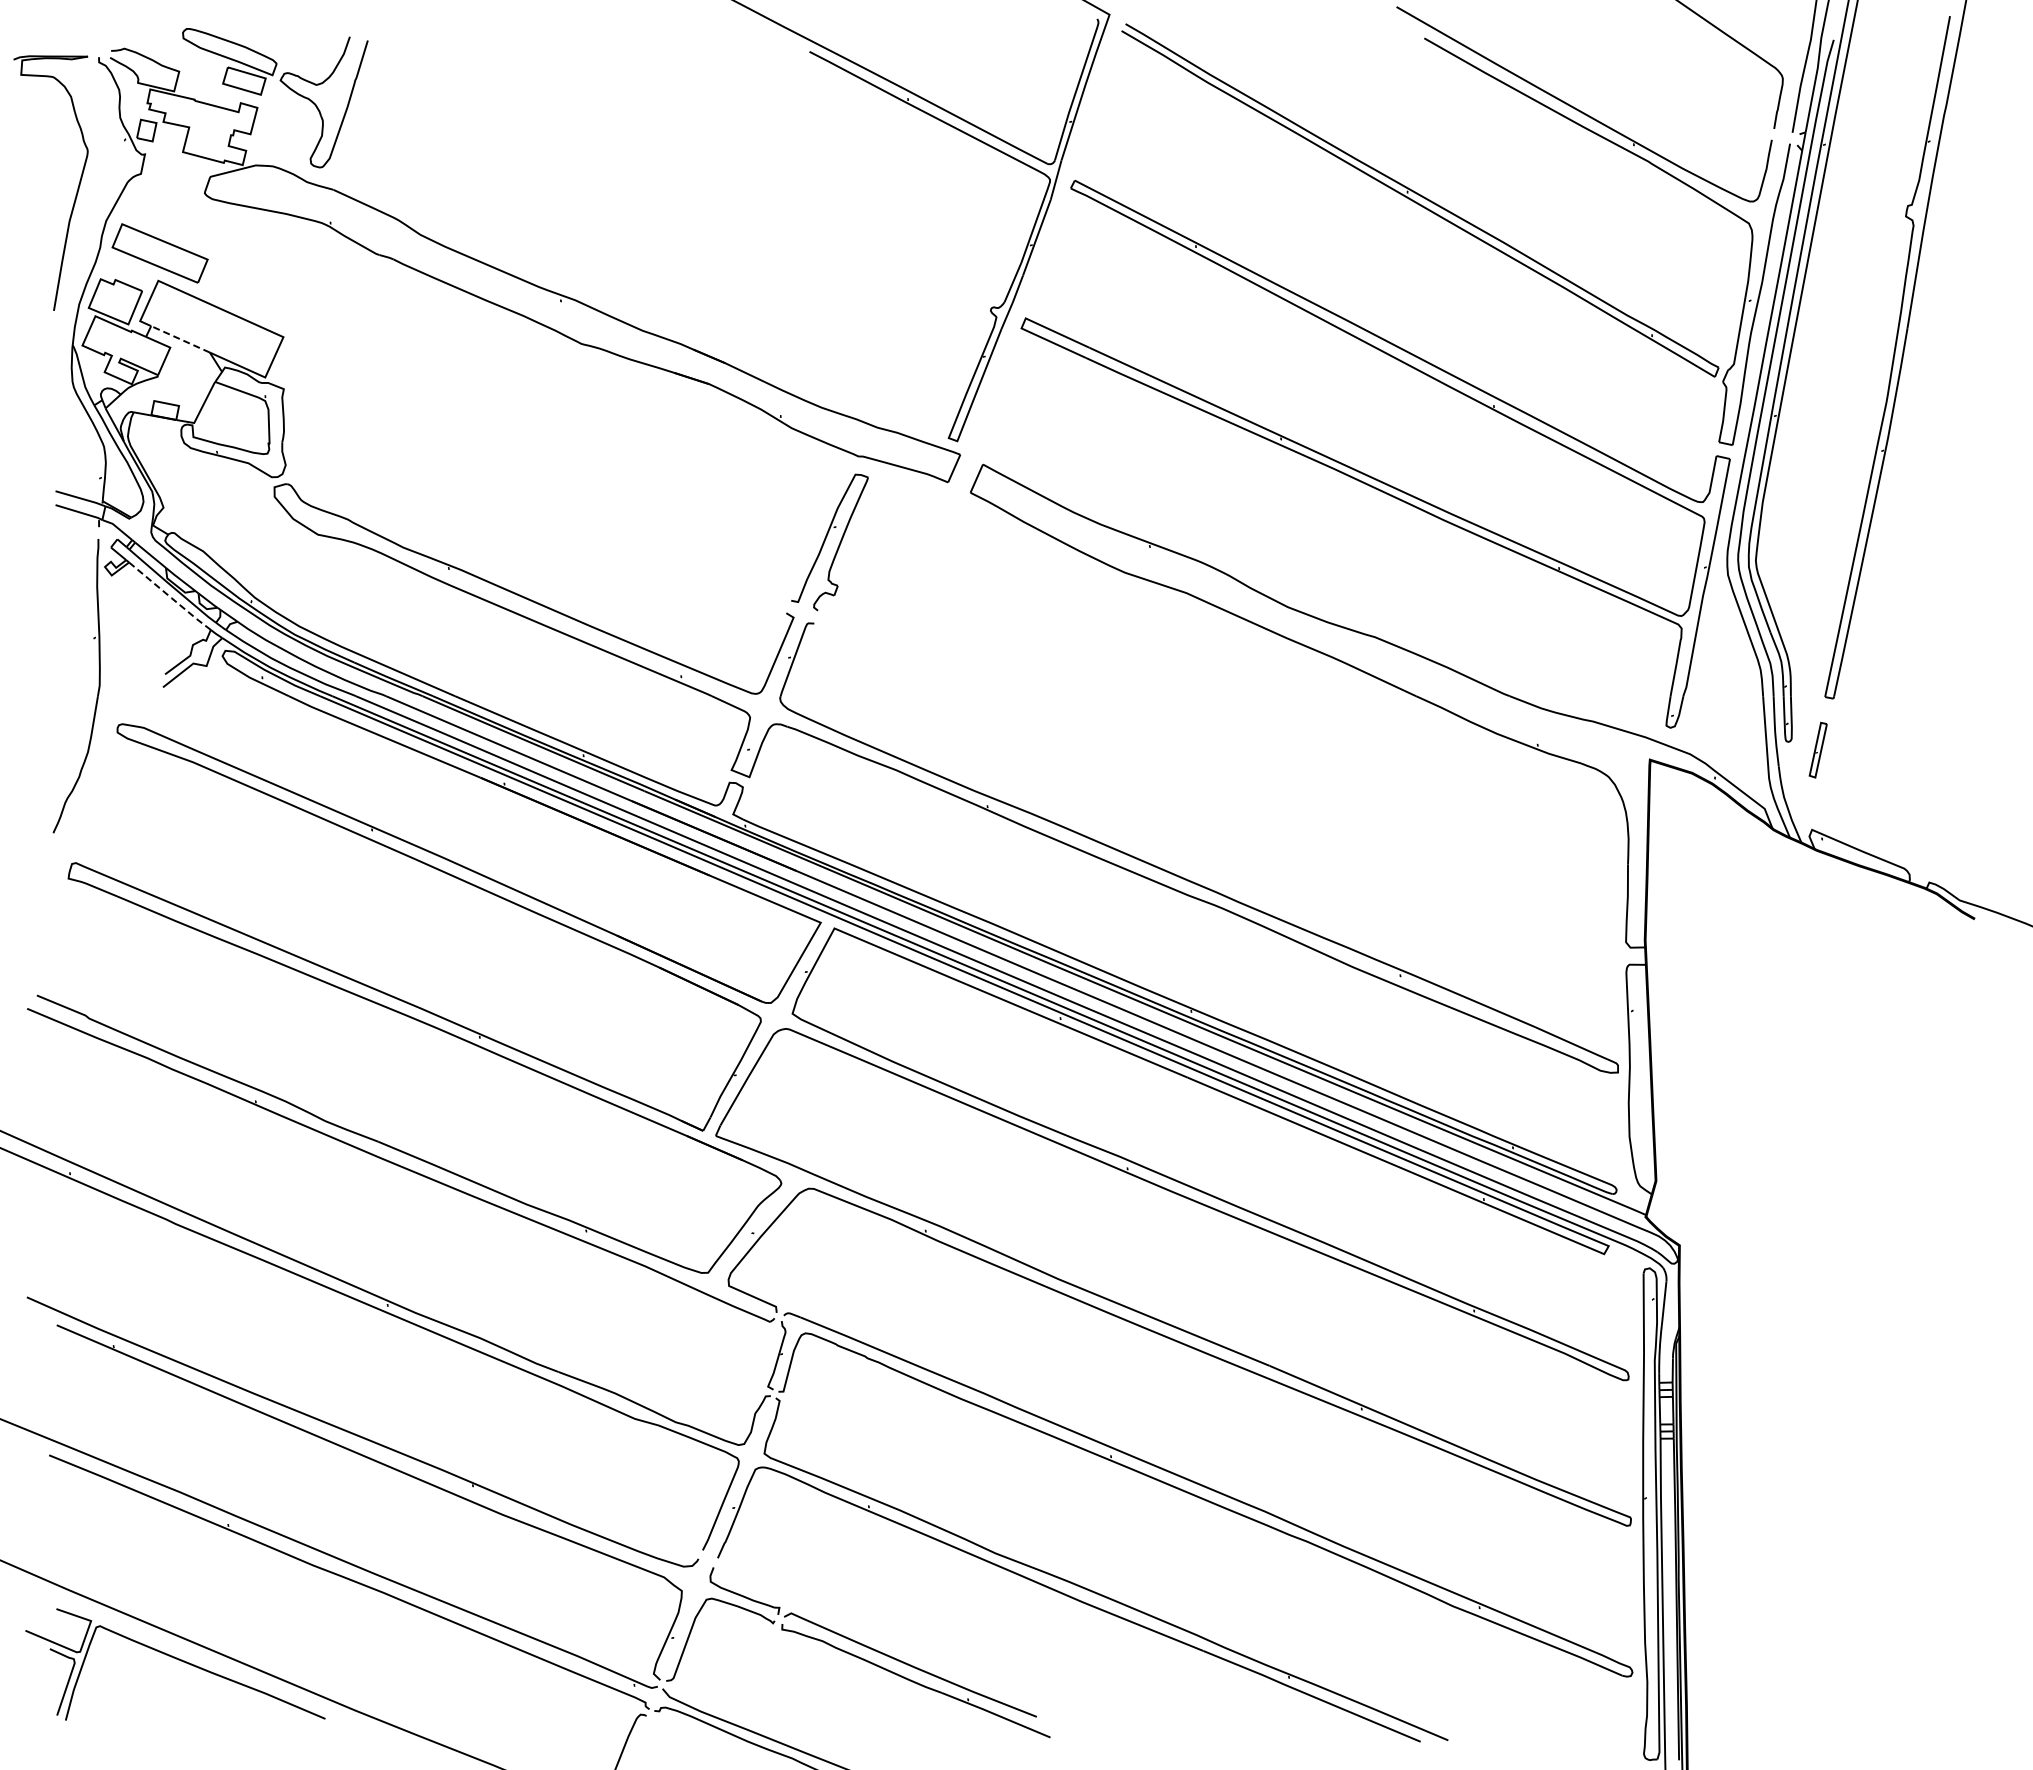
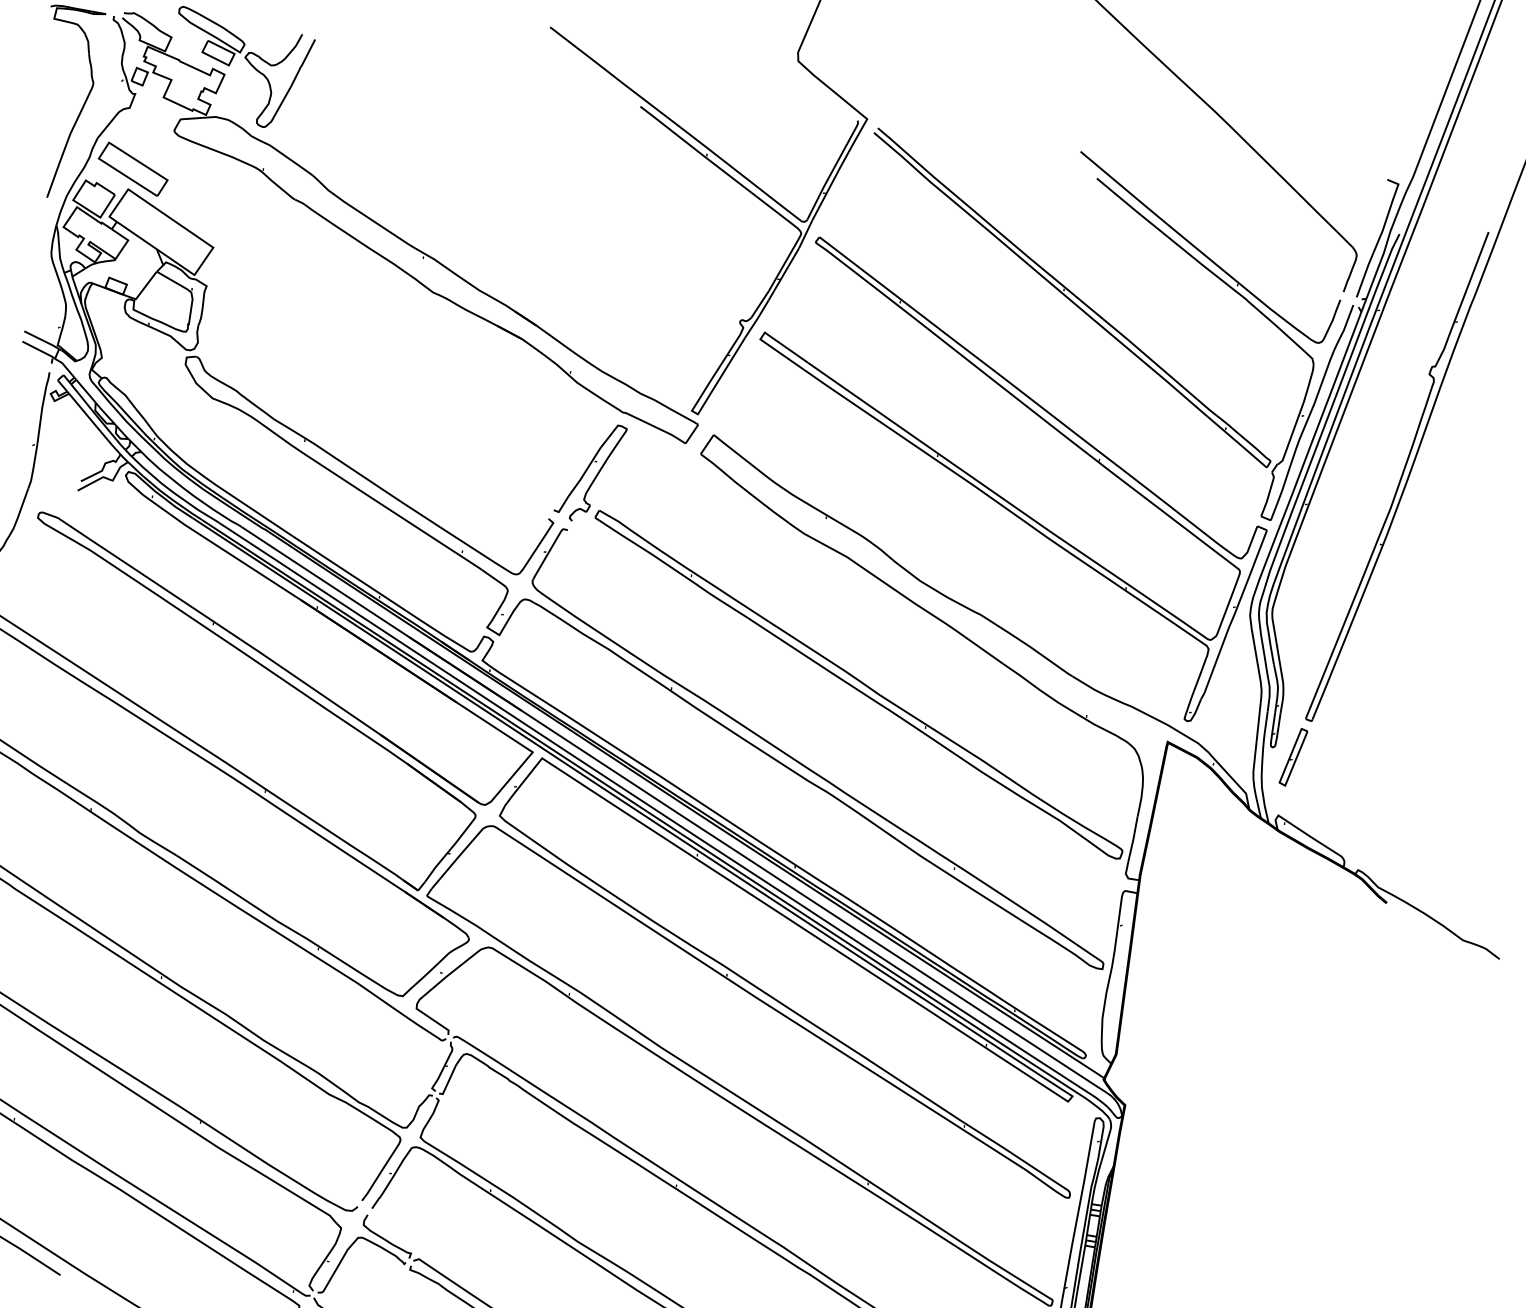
line: (180, 339) -> (136, 235), dashed -> solid
line: (171, 597) -> (95, 425), dashed -> solid
part: (1818, 750) -> (1293, 757), size x1.43
part: (1231, 757) -> (858, 684), added

